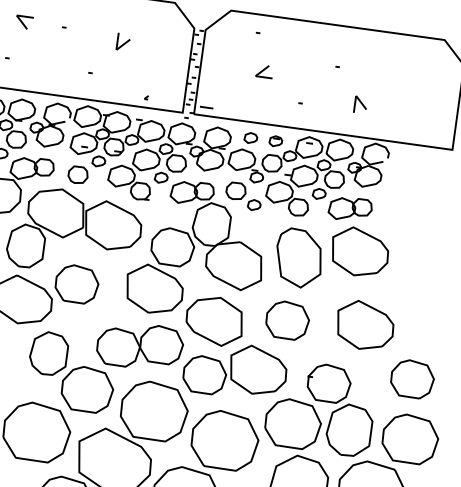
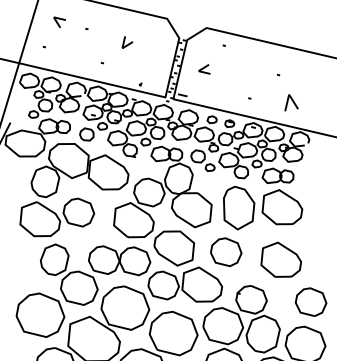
part: (263, 73) -> (204, 69), moved
part: (359, 103) -> (291, 102), size x1.4

